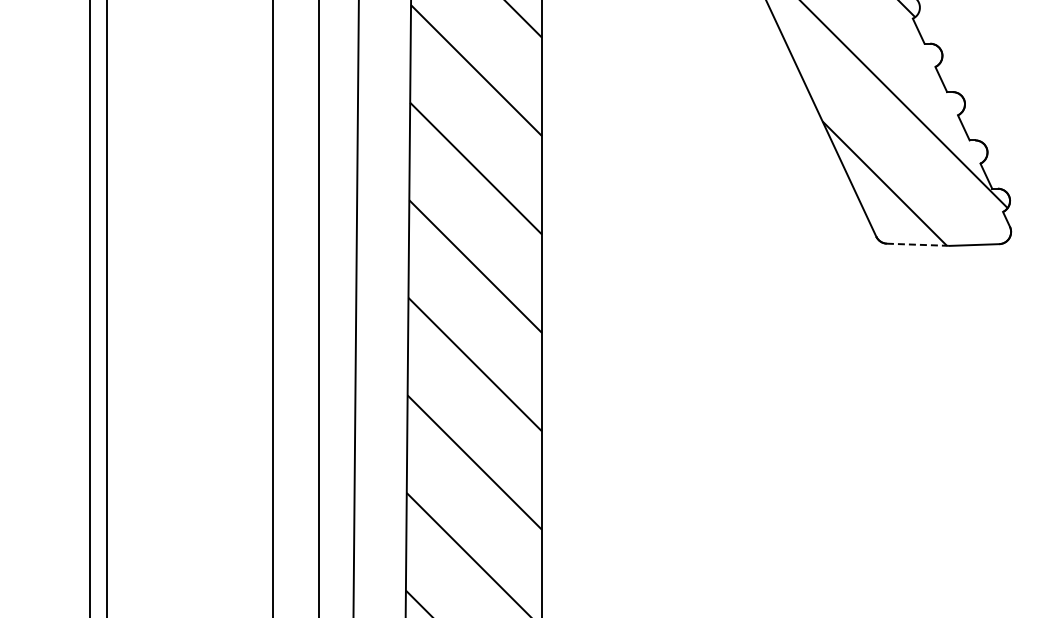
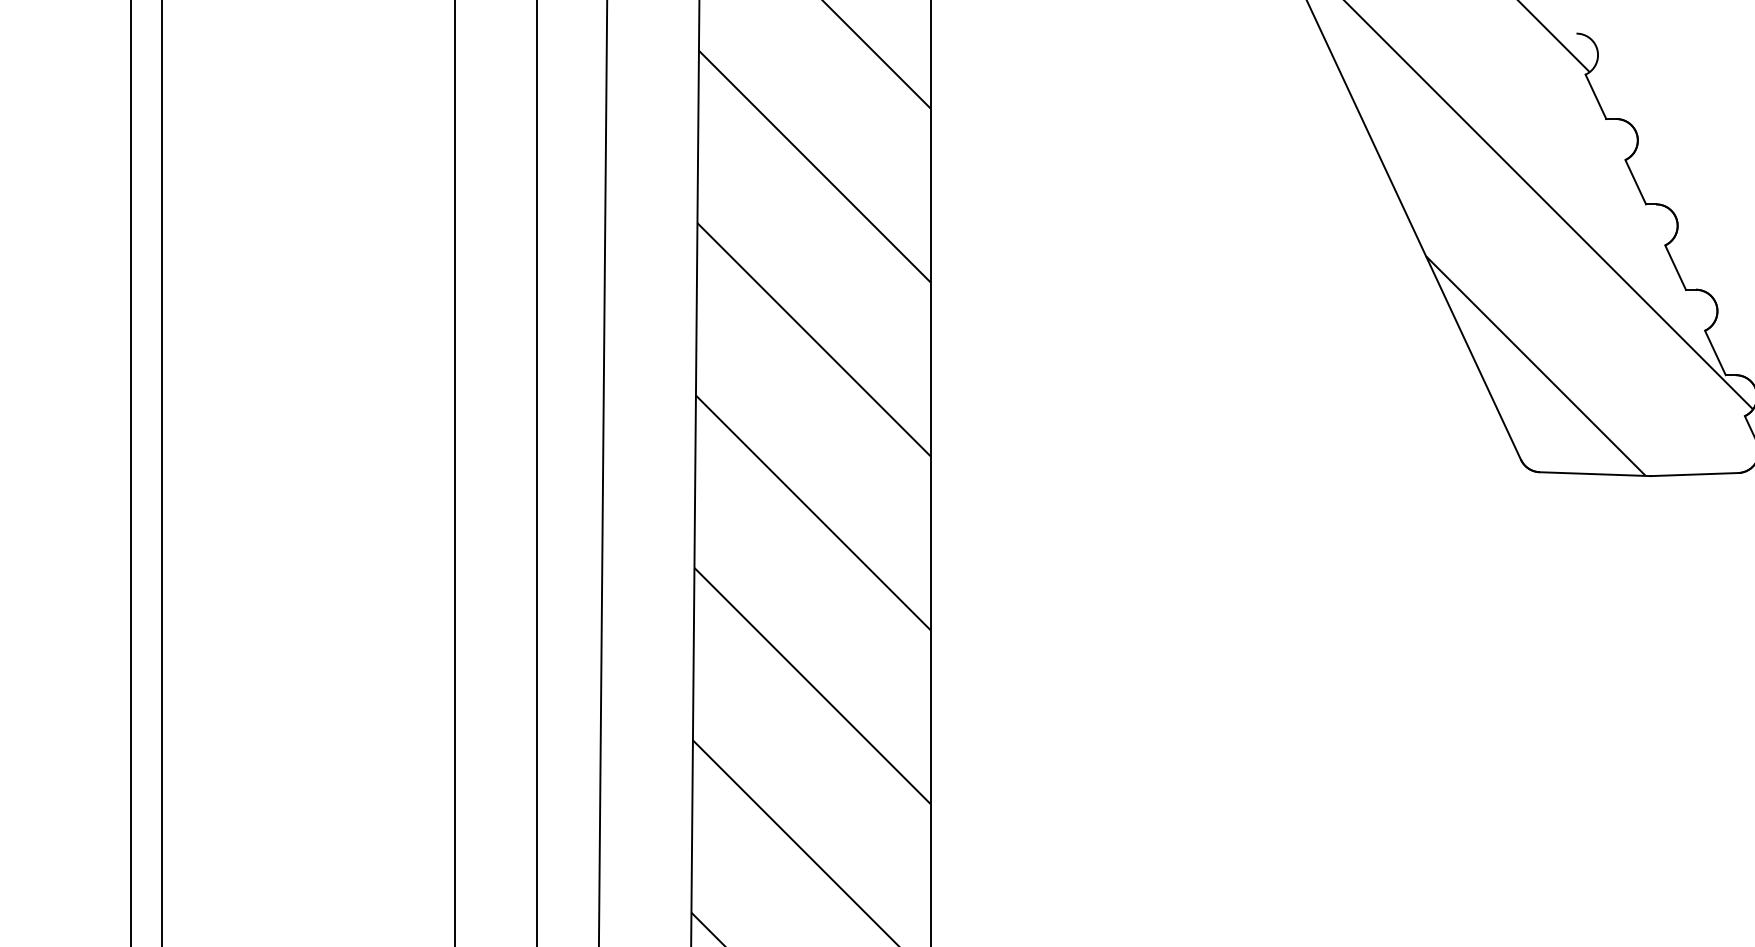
line: (918, 244) -> (1595, 473), dashed -> solid

